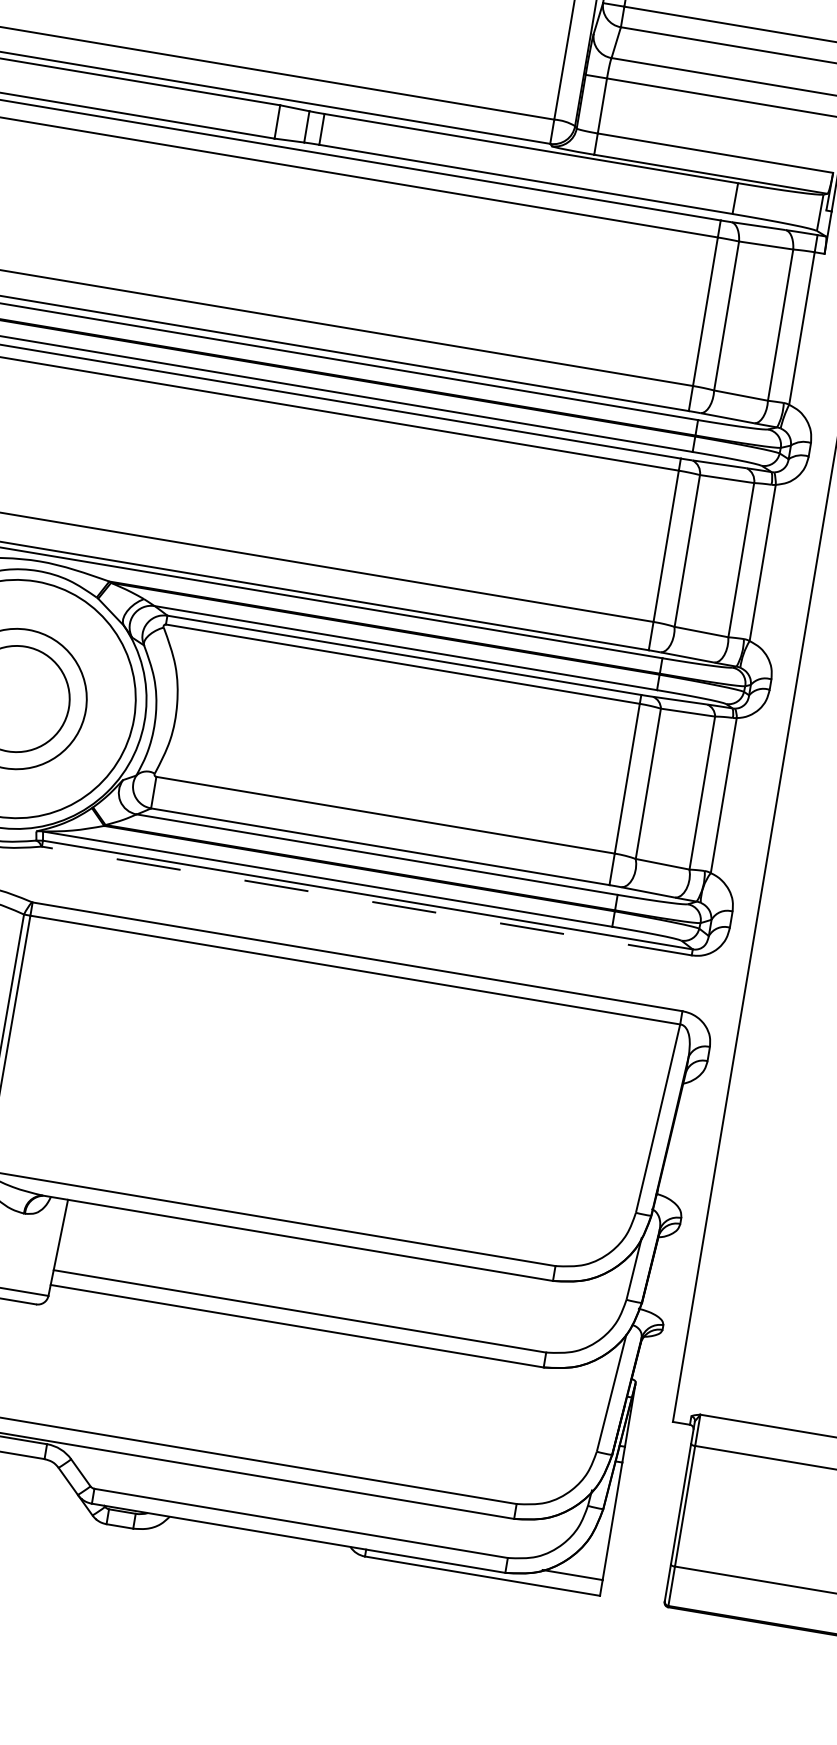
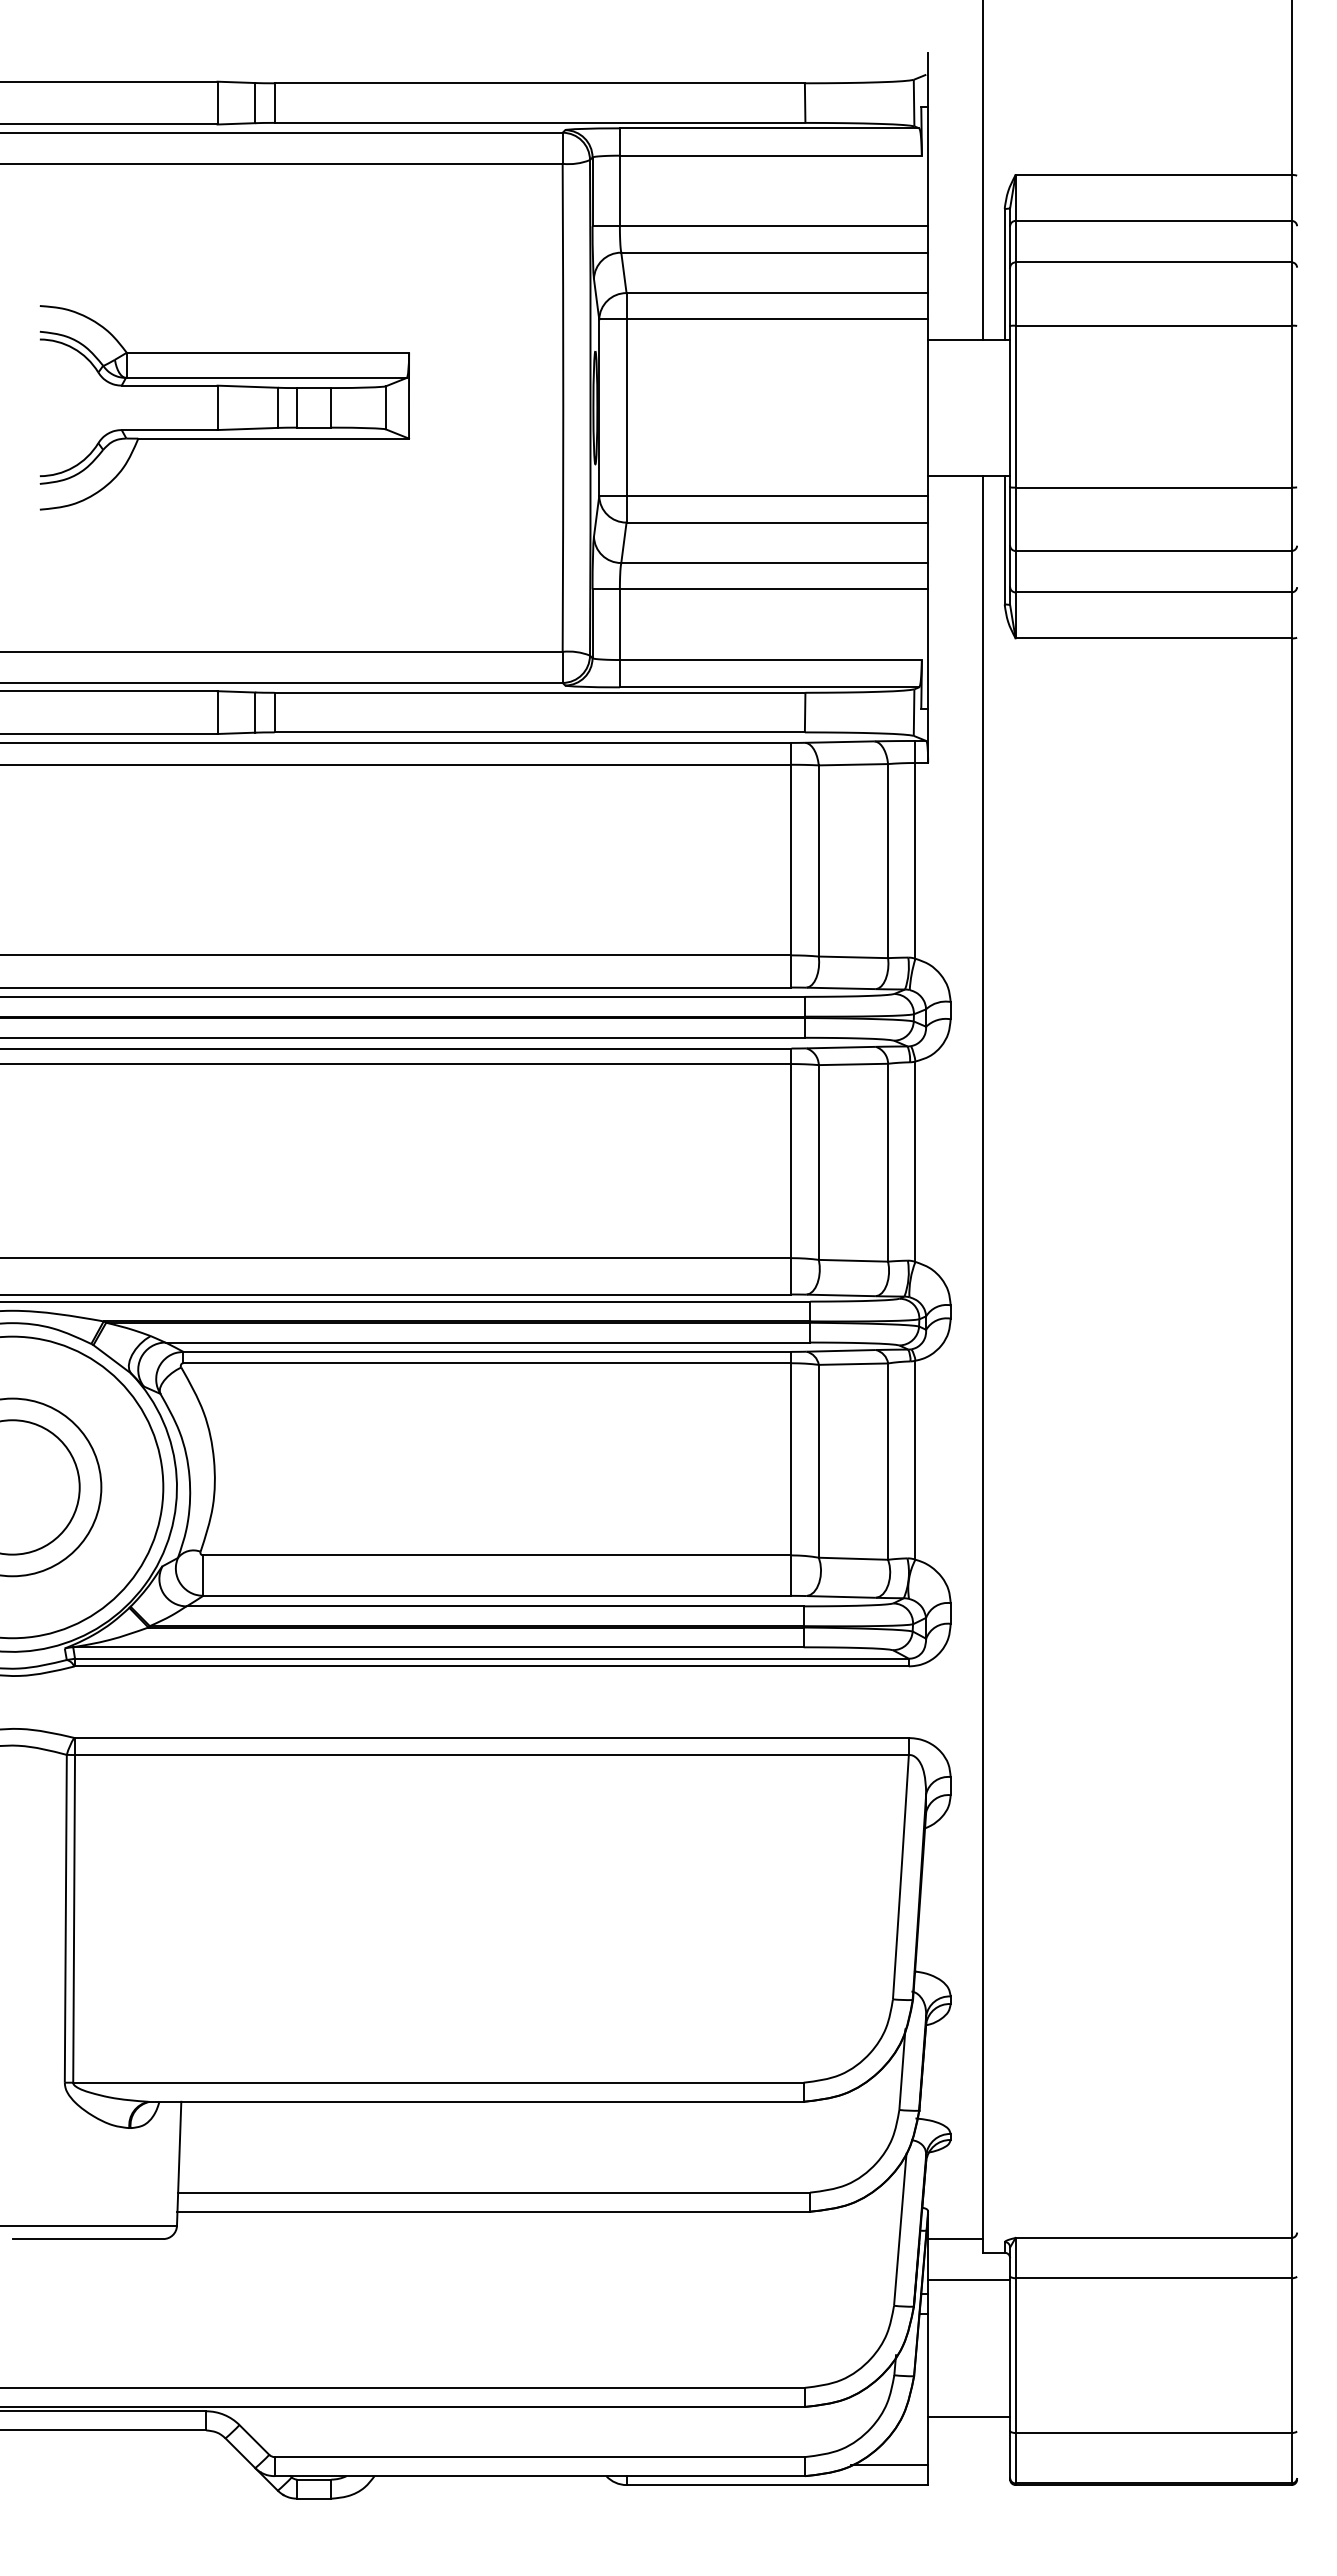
line: (366, 901) -> (491, 1666), dashed -> solid
line: (653, 1408) -> (955, 2239), added
line: (658, 1441) -> (969, 2280), added
line: (641, 1547) -> (969, 2416), added

